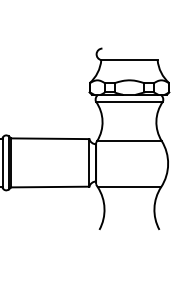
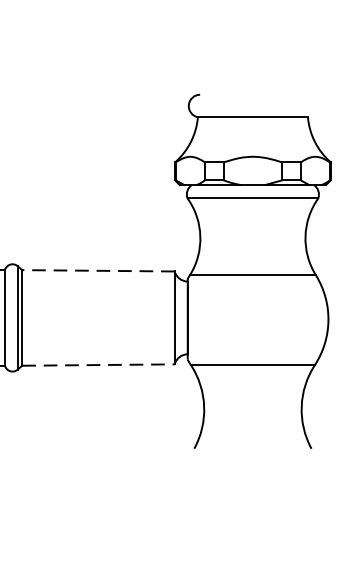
line: (49, 138) -> (96, 270), solid -> dashed
line: (50, 187) -> (98, 365), solid -> dashed

